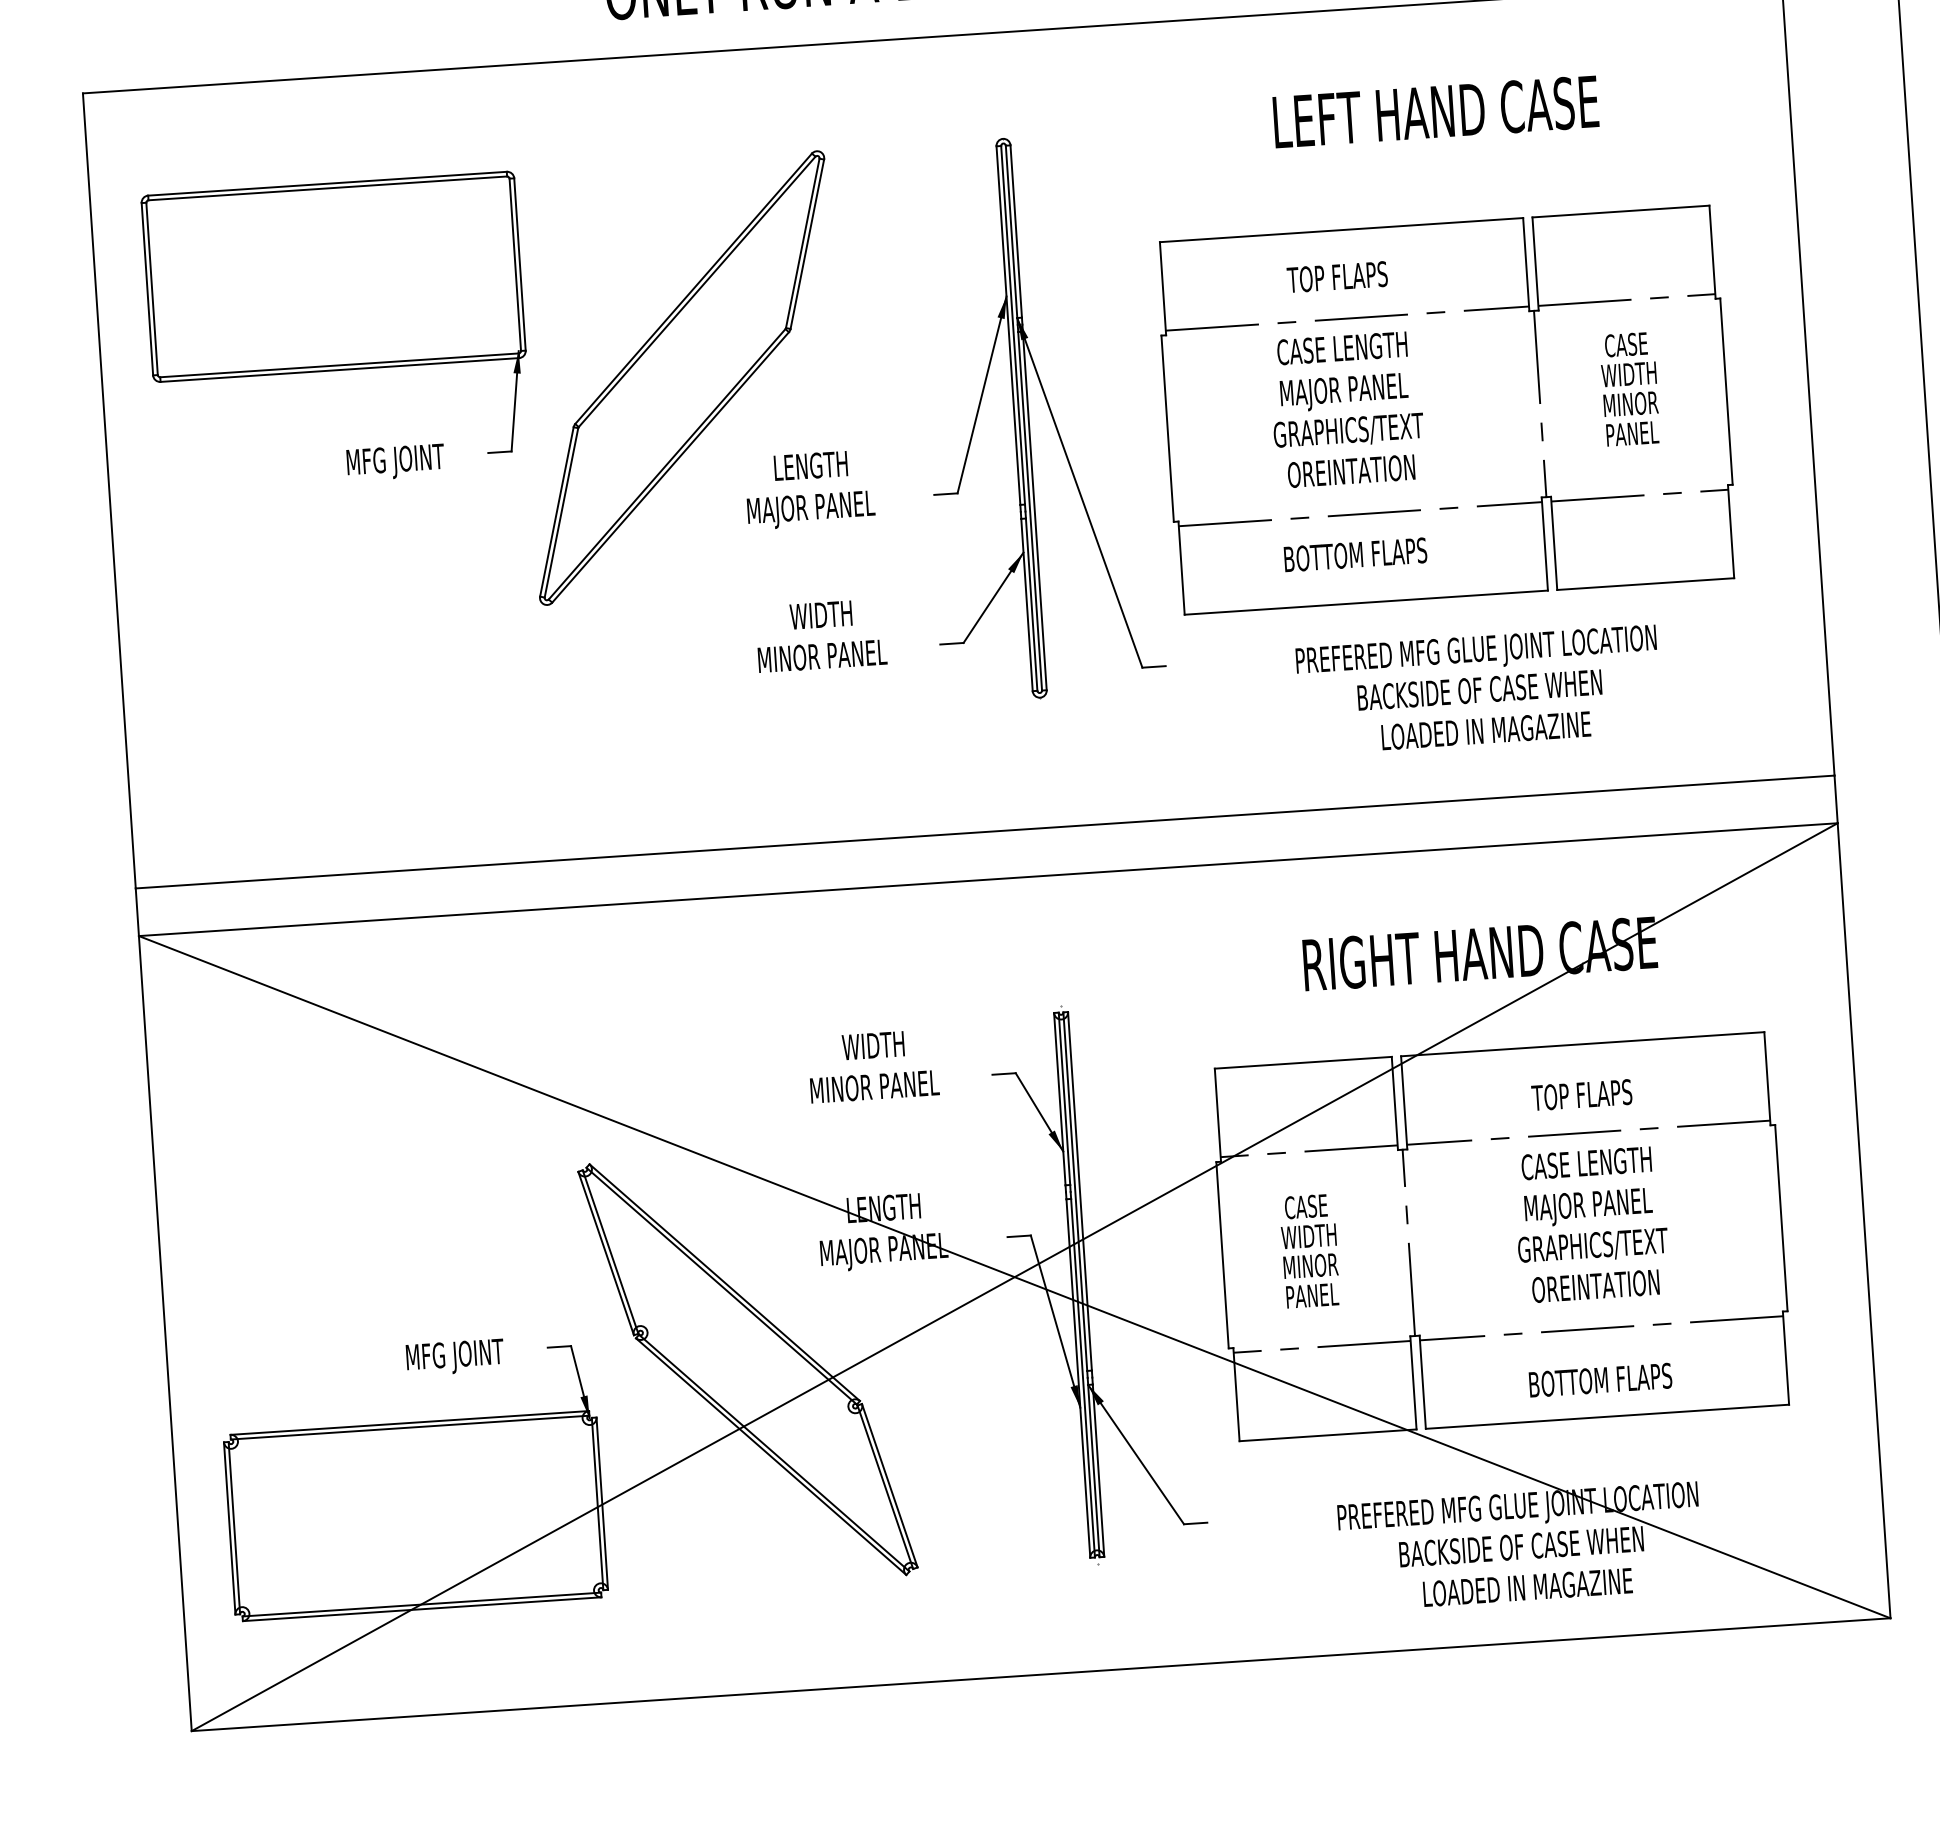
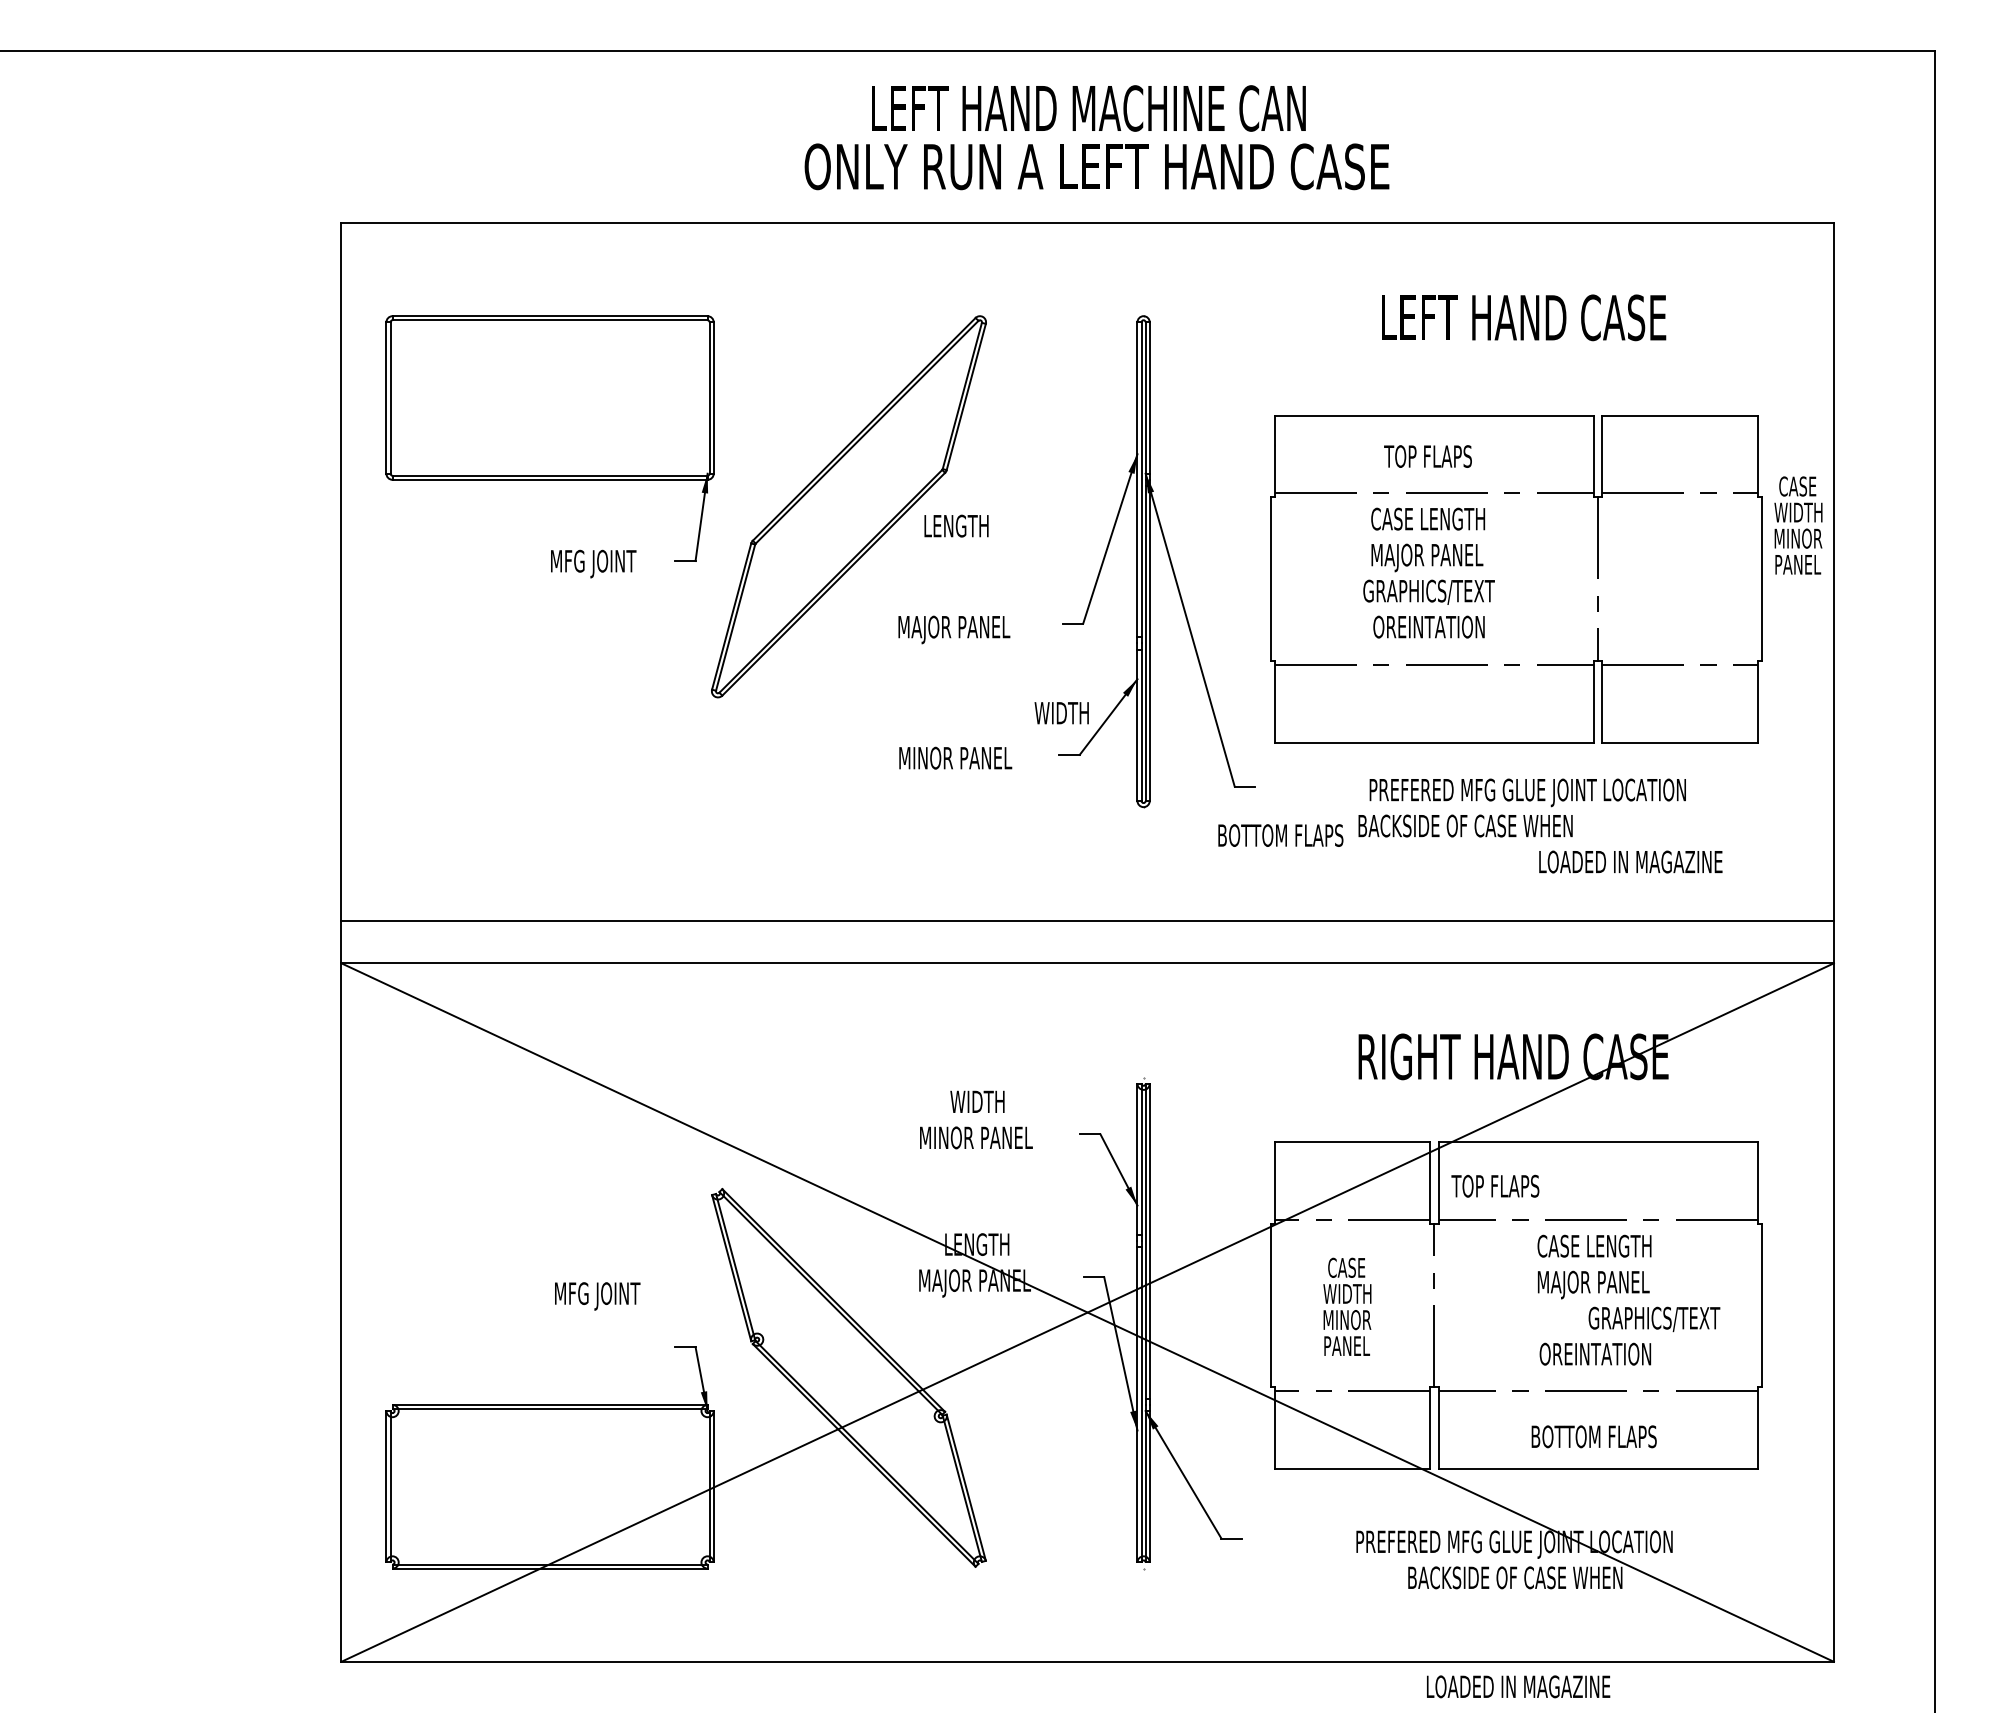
text: (1630, 389) -> (1798, 525), moved
text: (810, 465) -> (956, 525), moved
text: (1355, 554) -> (1280, 835), moved
text: (820, 615) -> (1061, 713), moved
text: (1479, 689) -> (1465, 825), moved
text: (1485, 730) -> (1630, 861), moved
text: (1581, 1094) -> (1495, 1185), moved
text: (1593, 1246) -> (1654, 1319), moved
text: (455, 1357) -> (597, 1296), moved
text: (1527, 1587) -> (1518, 1686), moved

